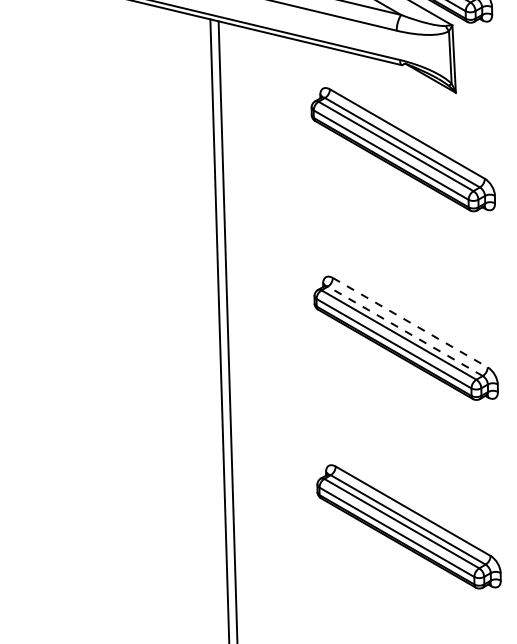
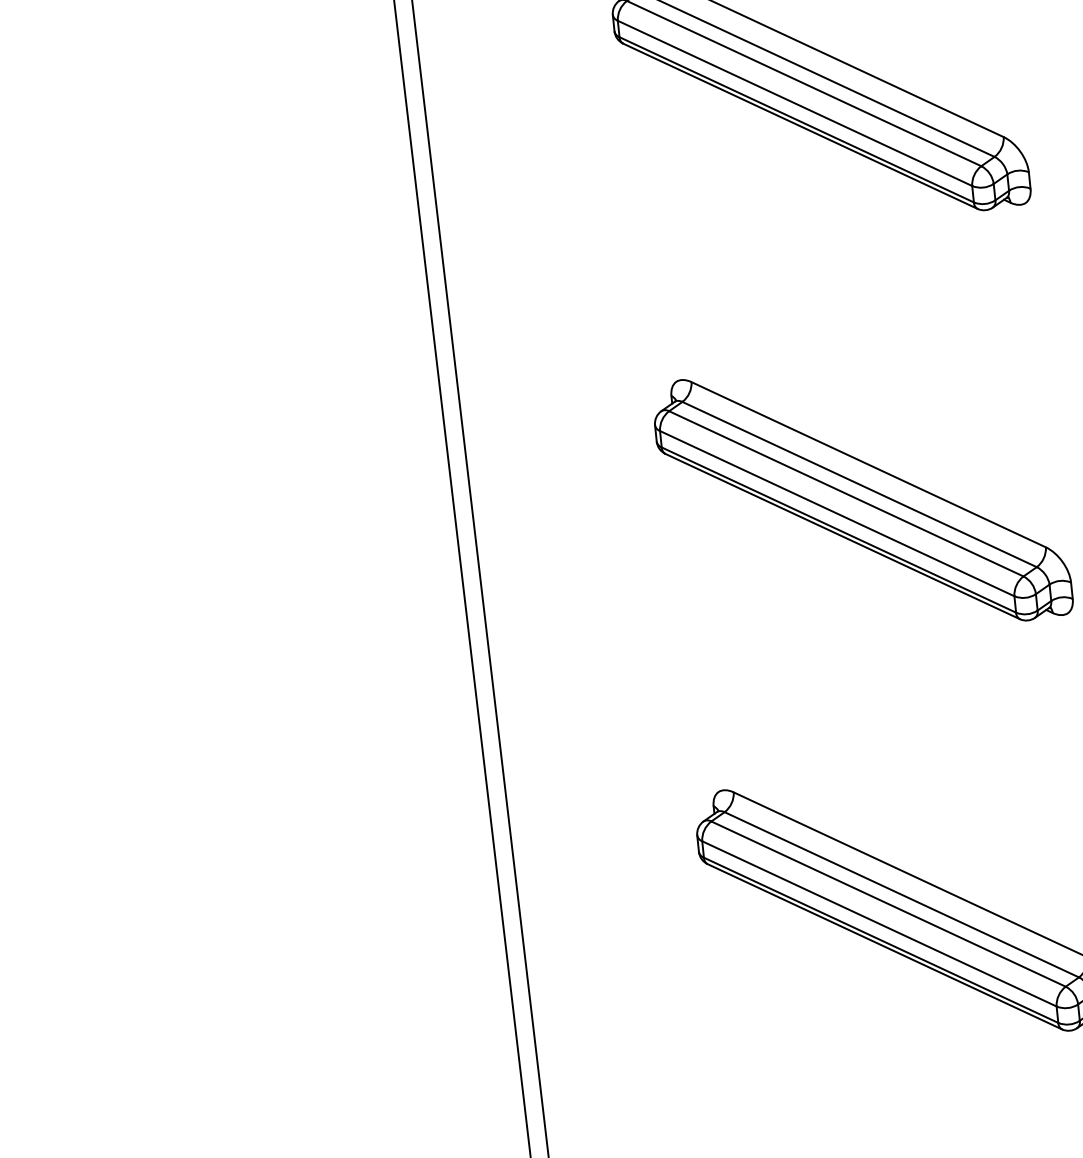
line: (410, 322) -> (869, 464), dashed -> solid
line: (404, 331) -> (857, 485), dashed -> solid

